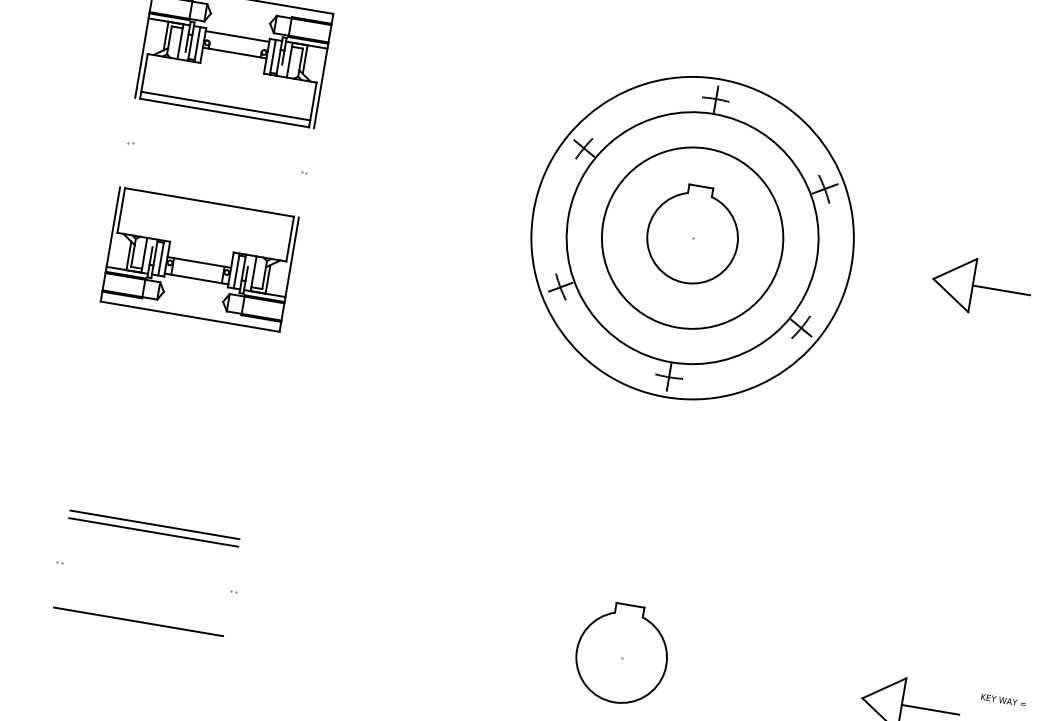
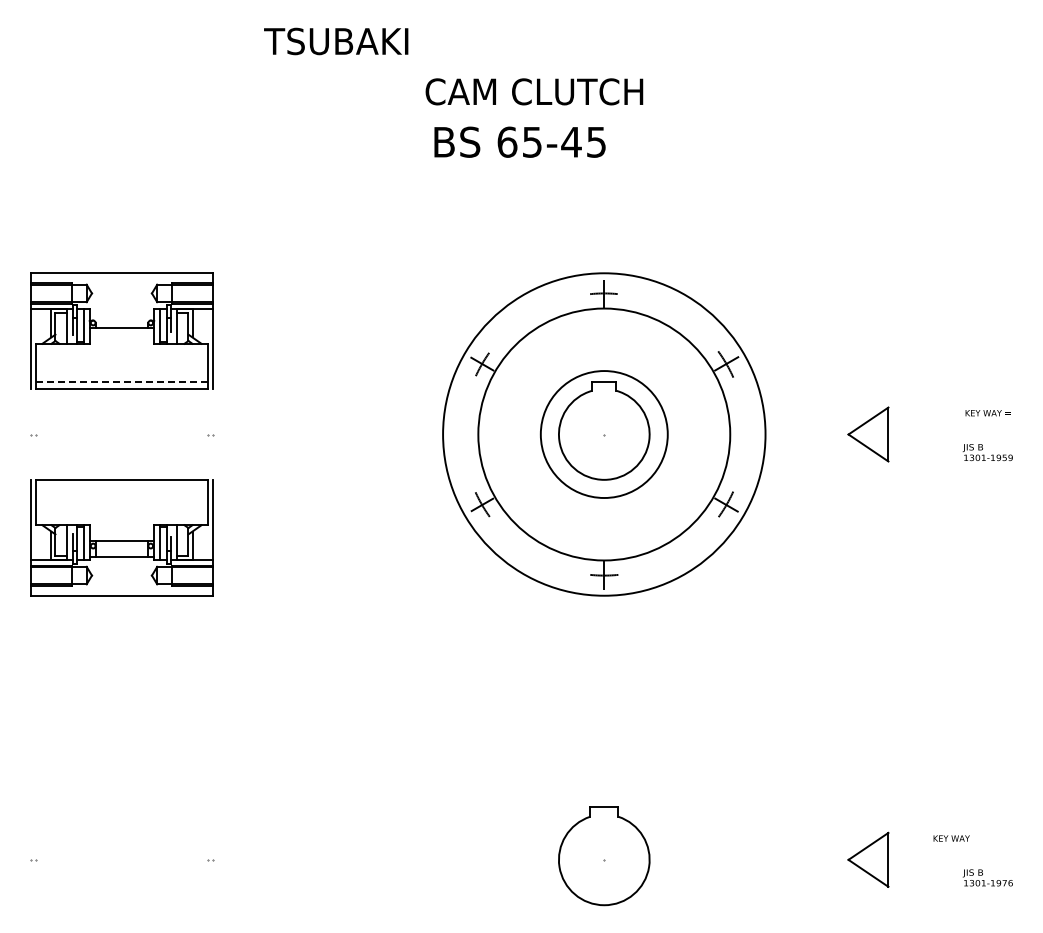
line: (237, 36) -> (121, 311), removed
line: (225, 106) -> (121, 382), solid -> dashed
circle: (691, 238) -> (603, 434), size x0.7
line: (1001, 290) -> (917, 434), removed
line: (154, 524) -> (121, 806), removed
line: (153, 532) -> (121, 814), removed
line: (138, 622) -> (121, 905), removed
text: (999, 699) -> (951, 838), moved
line: (930, 709) -> (917, 859), removed

